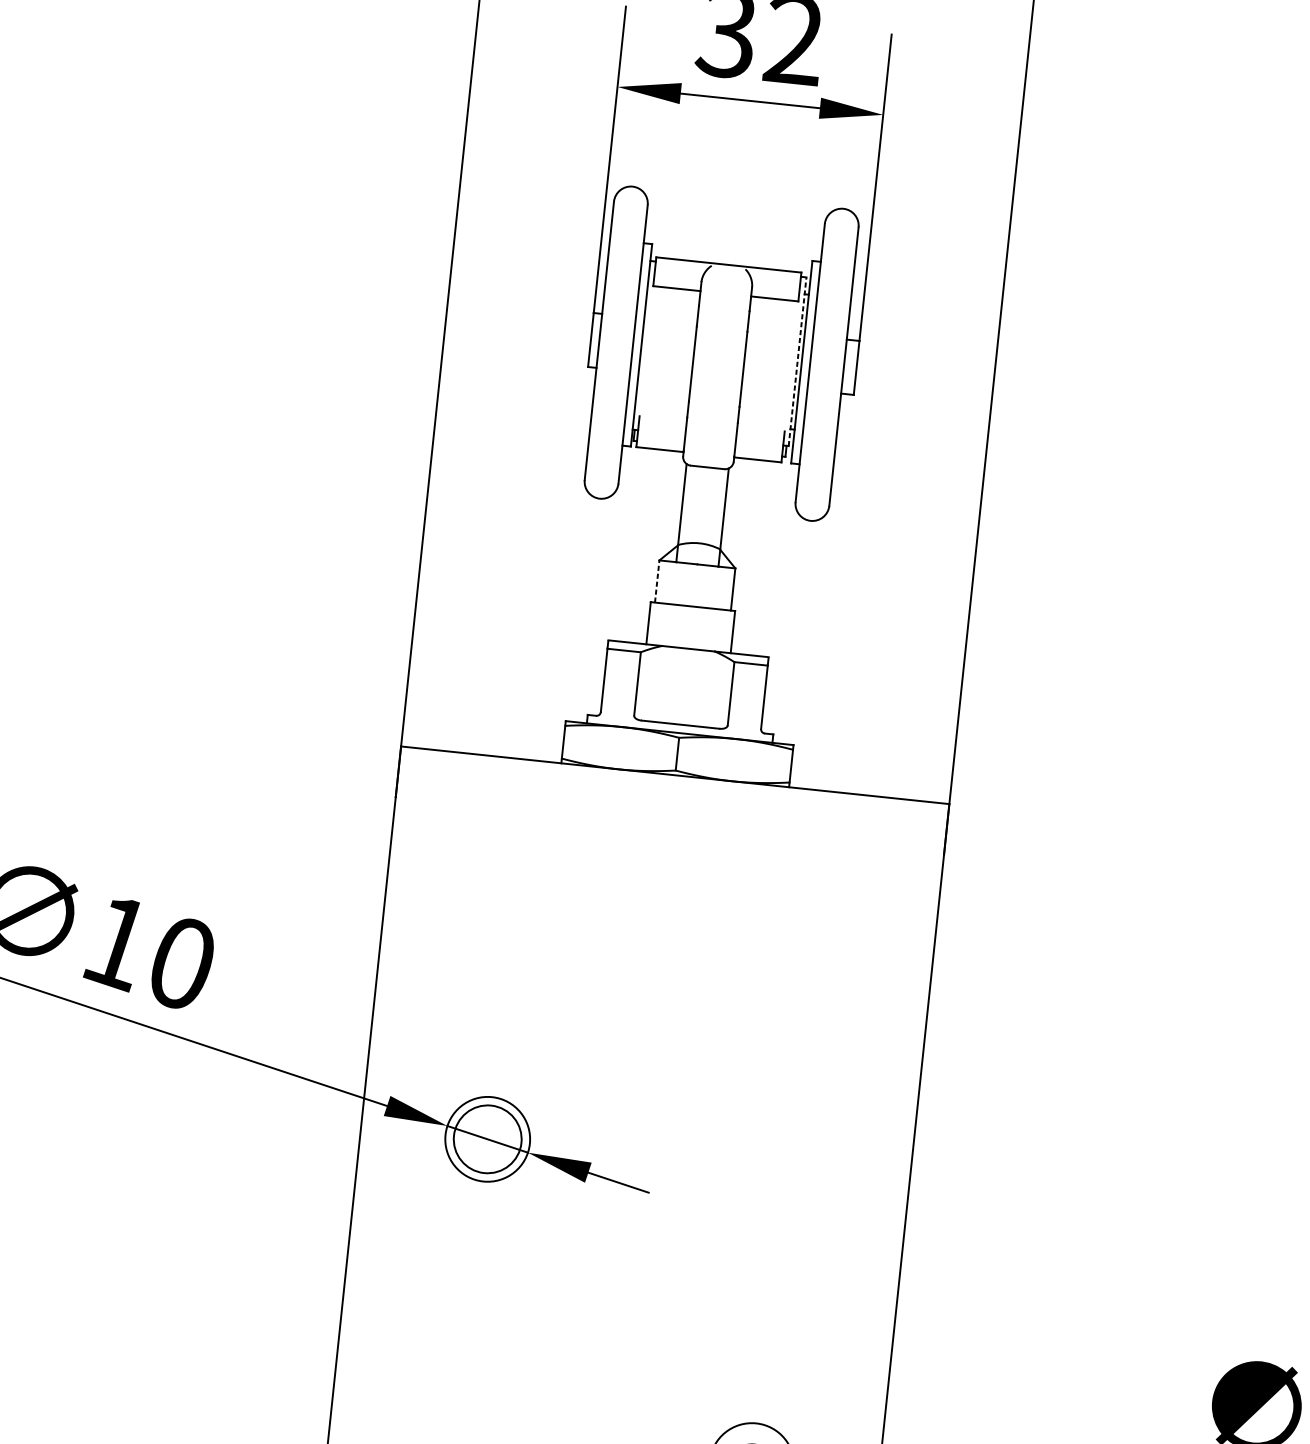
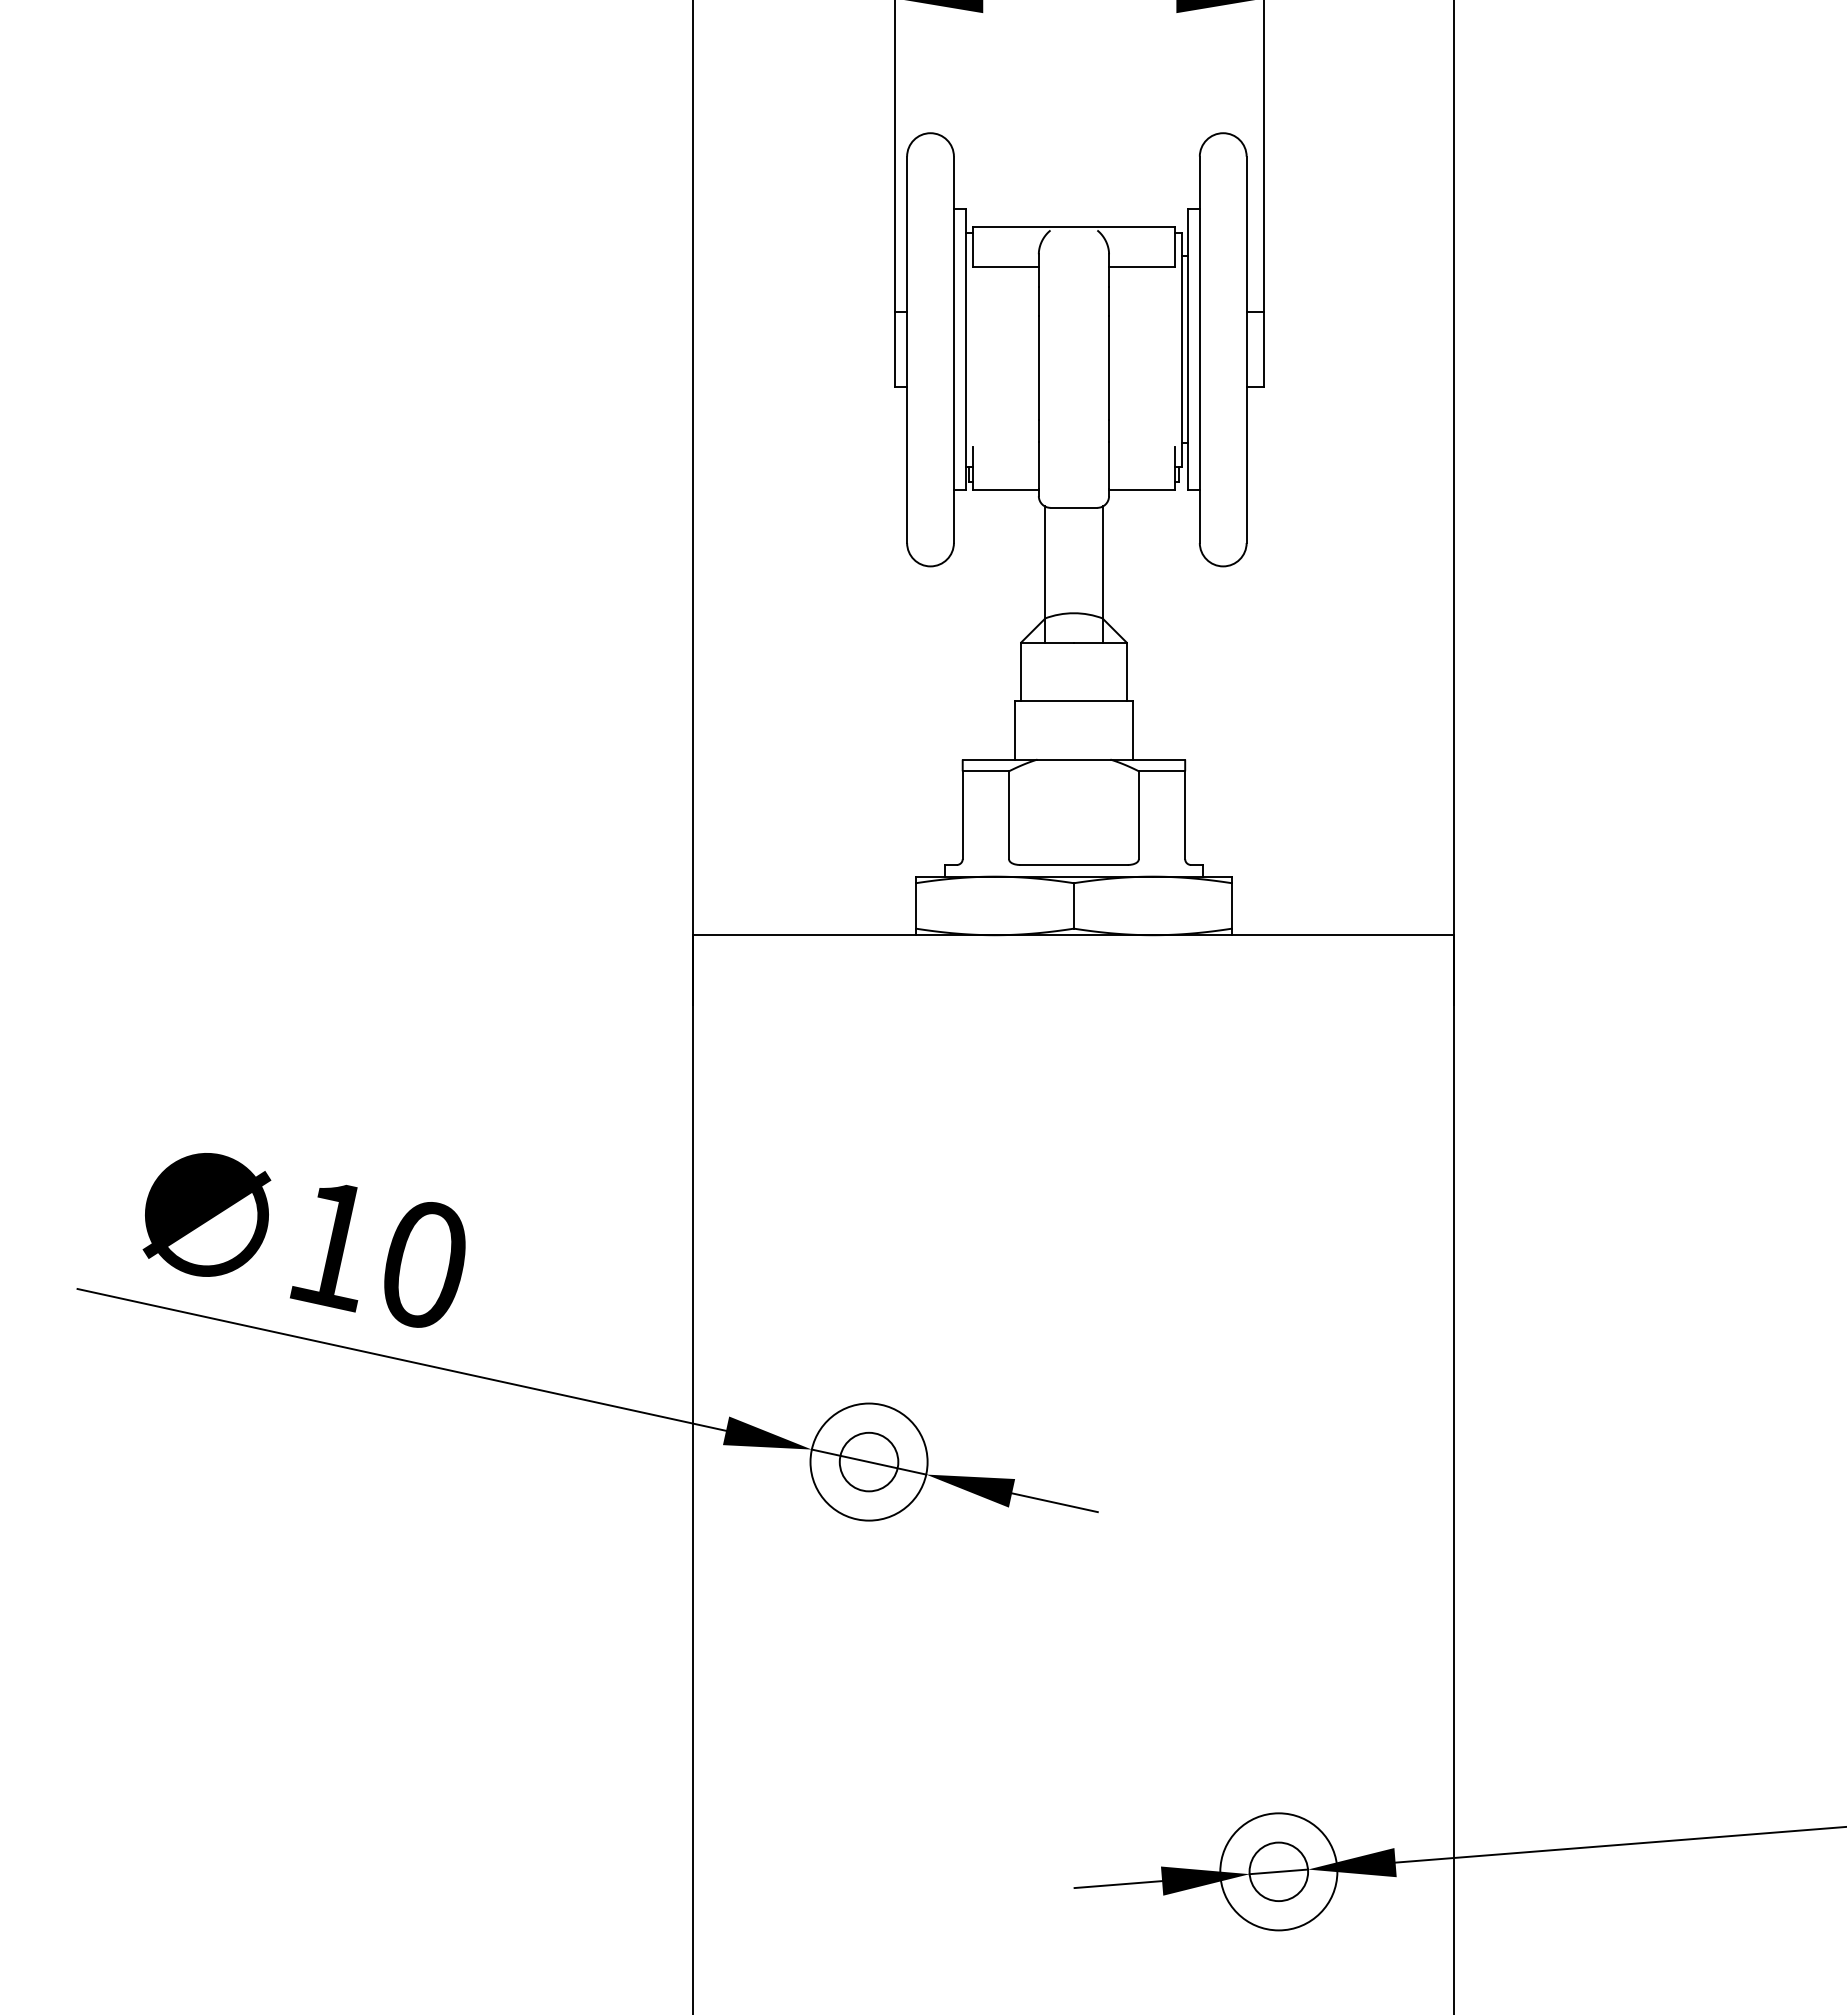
line: (797, 361) -> (1182, 349), dashed -> solid
line: (657, 581) -> (1021, 671), dashed -> solid
circle: (487, 1138) -> (868, 1461), size x0.62

